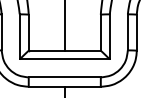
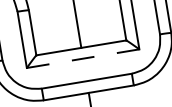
line: (64, 59) -> (82, 58), solid -> dashed

